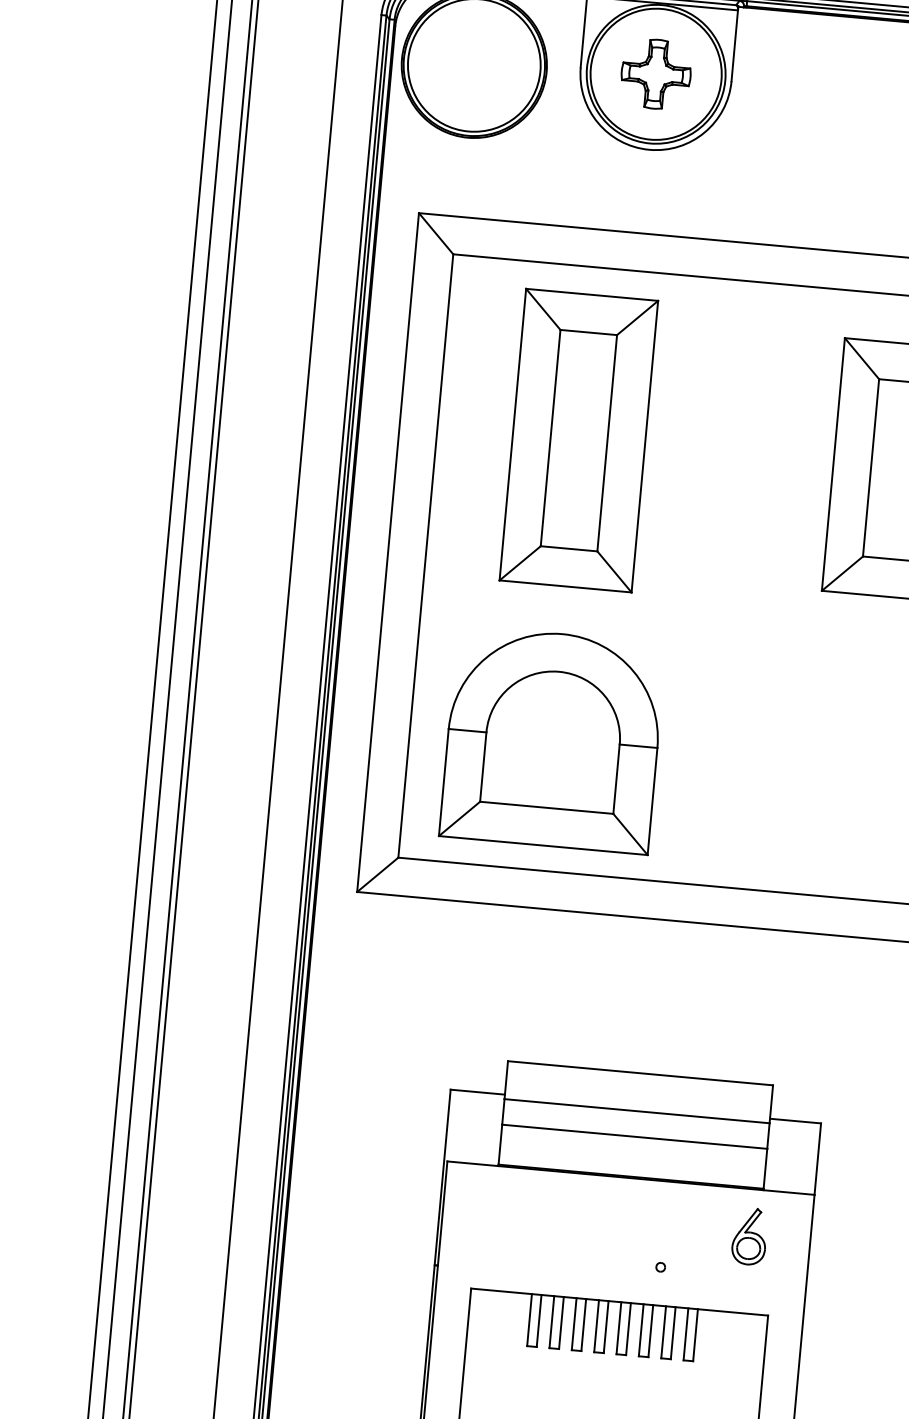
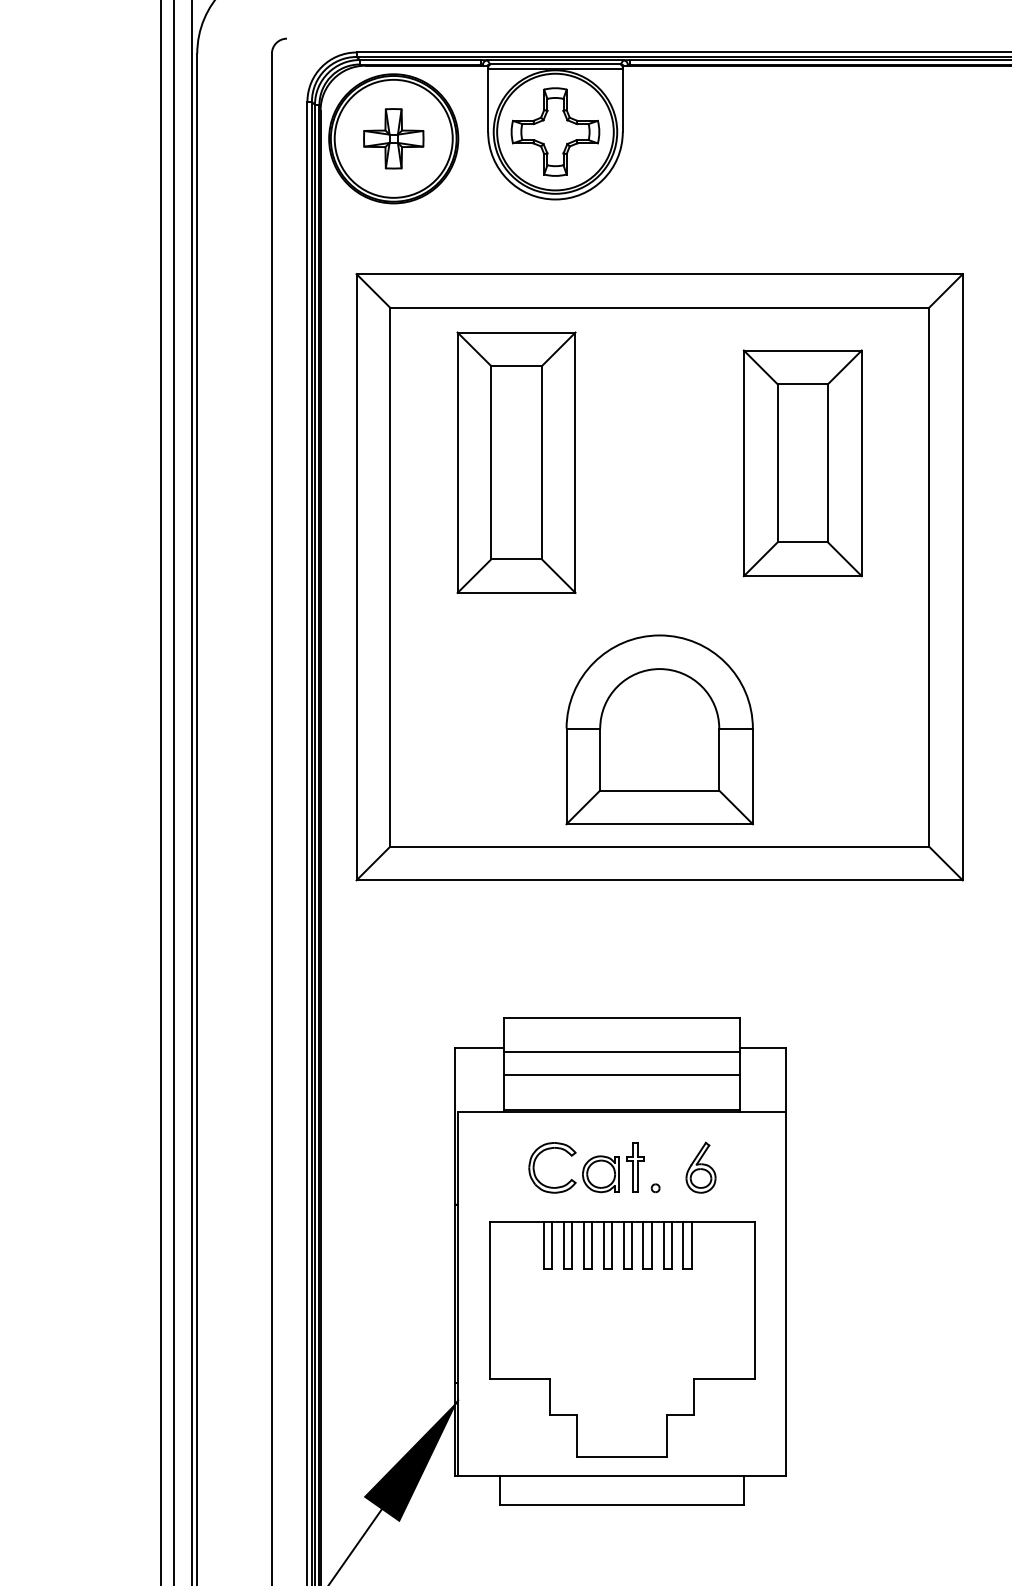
part: (474, 64) -> (393, 138), added
part: (656, 73) -> (555, 131), size x1.43
part: (552, 739) -> (659, 729), moved
part: (749, 1236) -> (700, 1167), moved
part: (585, 1237) -> (586, 1167), added

